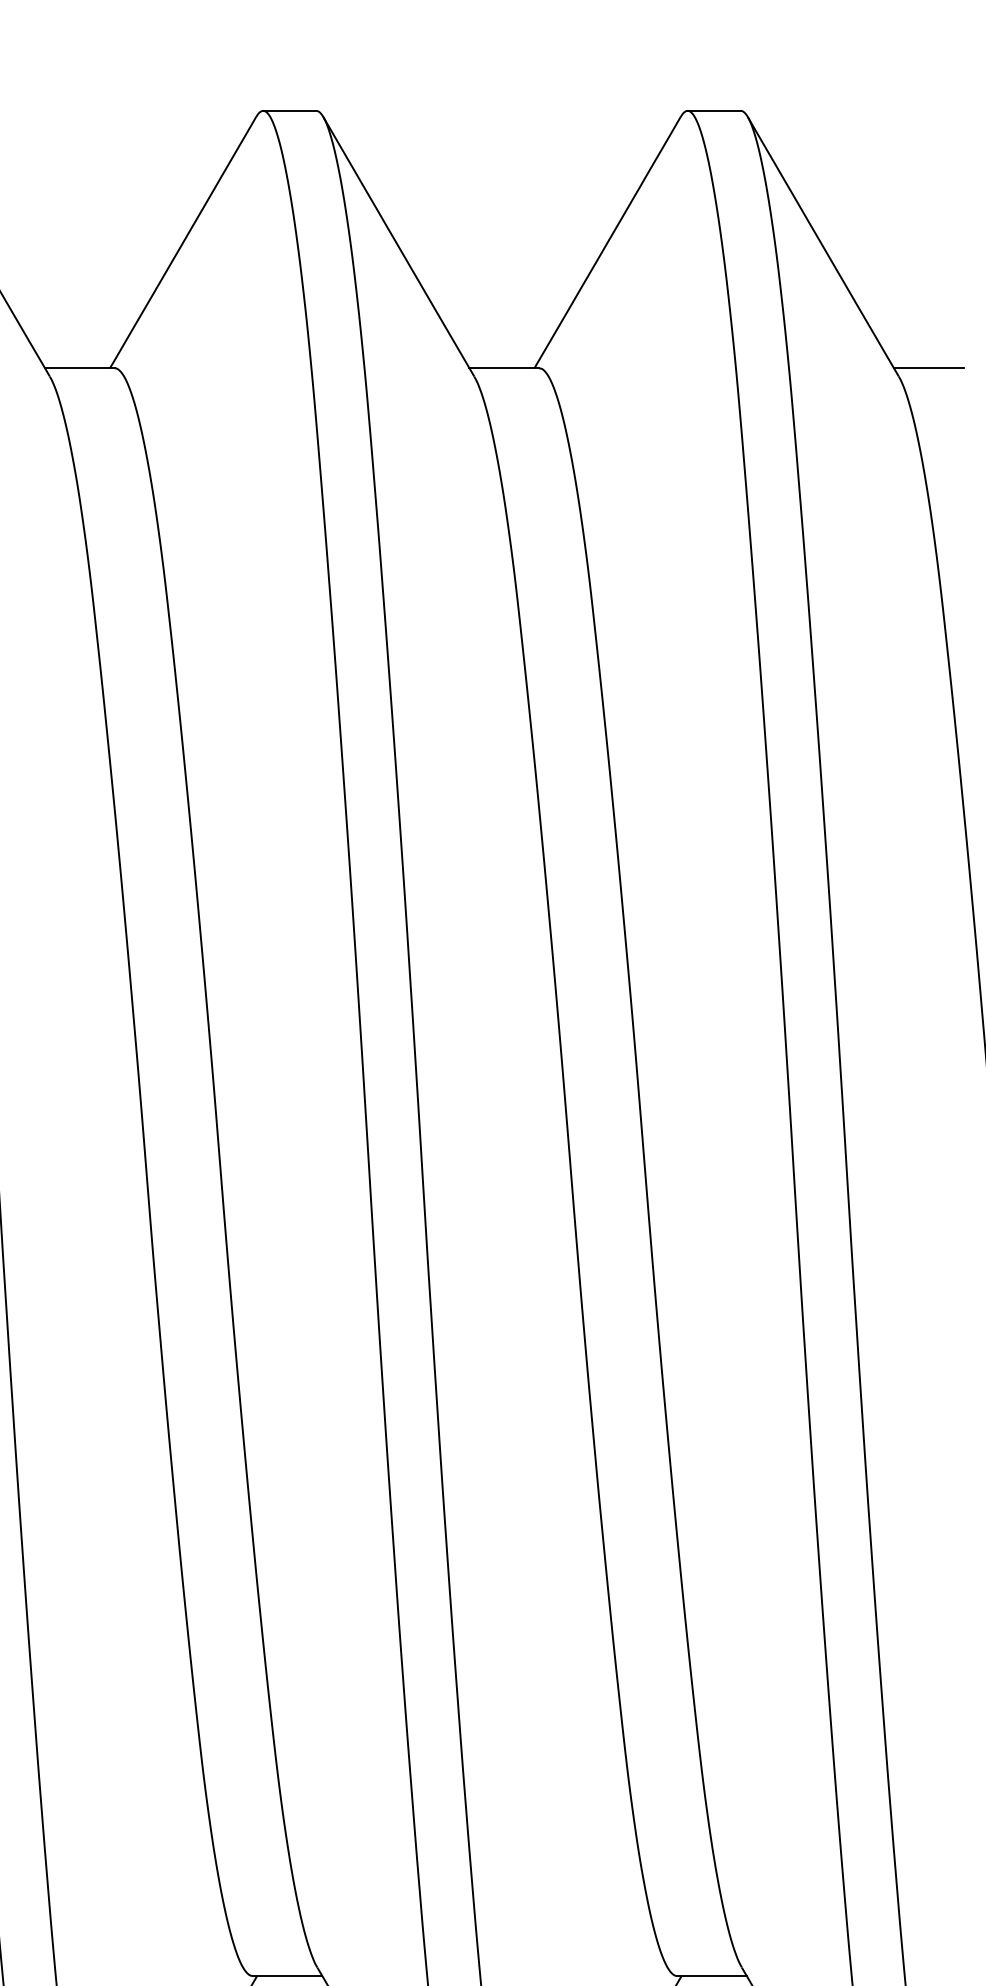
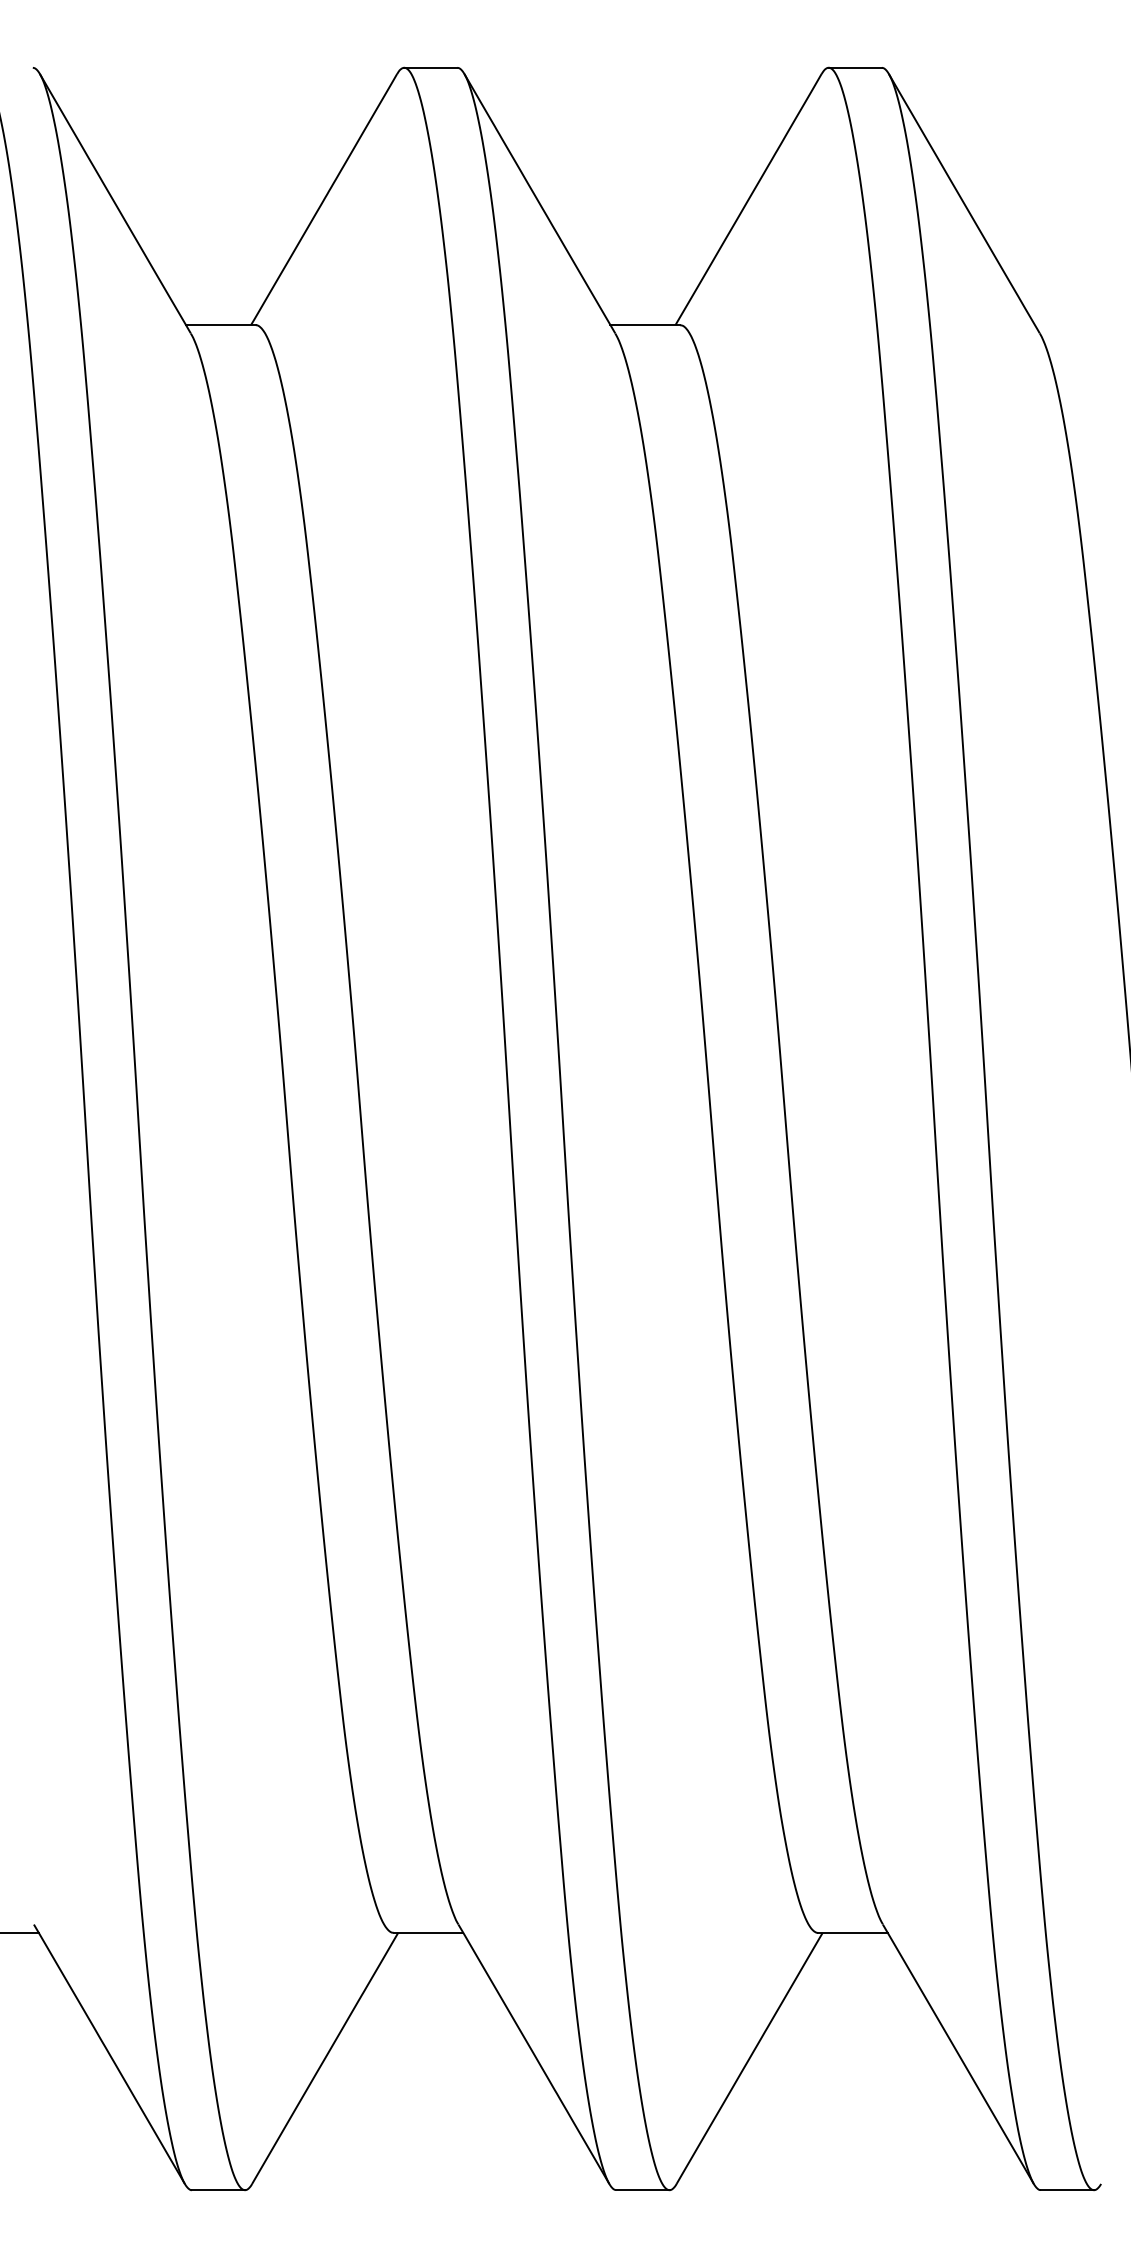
line: (928, 368) -> (1069, 325), removed

